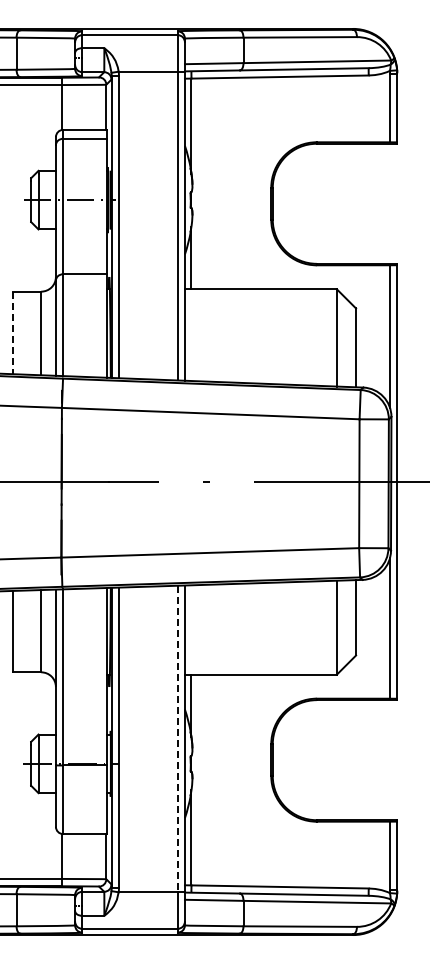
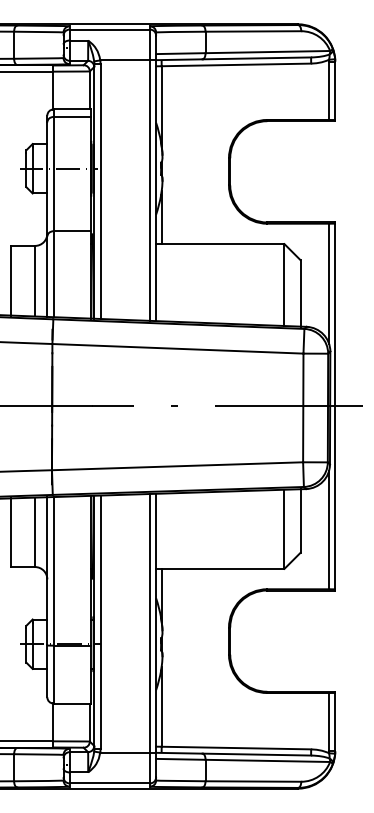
line: (13, 333) -> (11, 281), dashed -> solid
line: (177, 739) -> (149, 623), dashed -> solid

